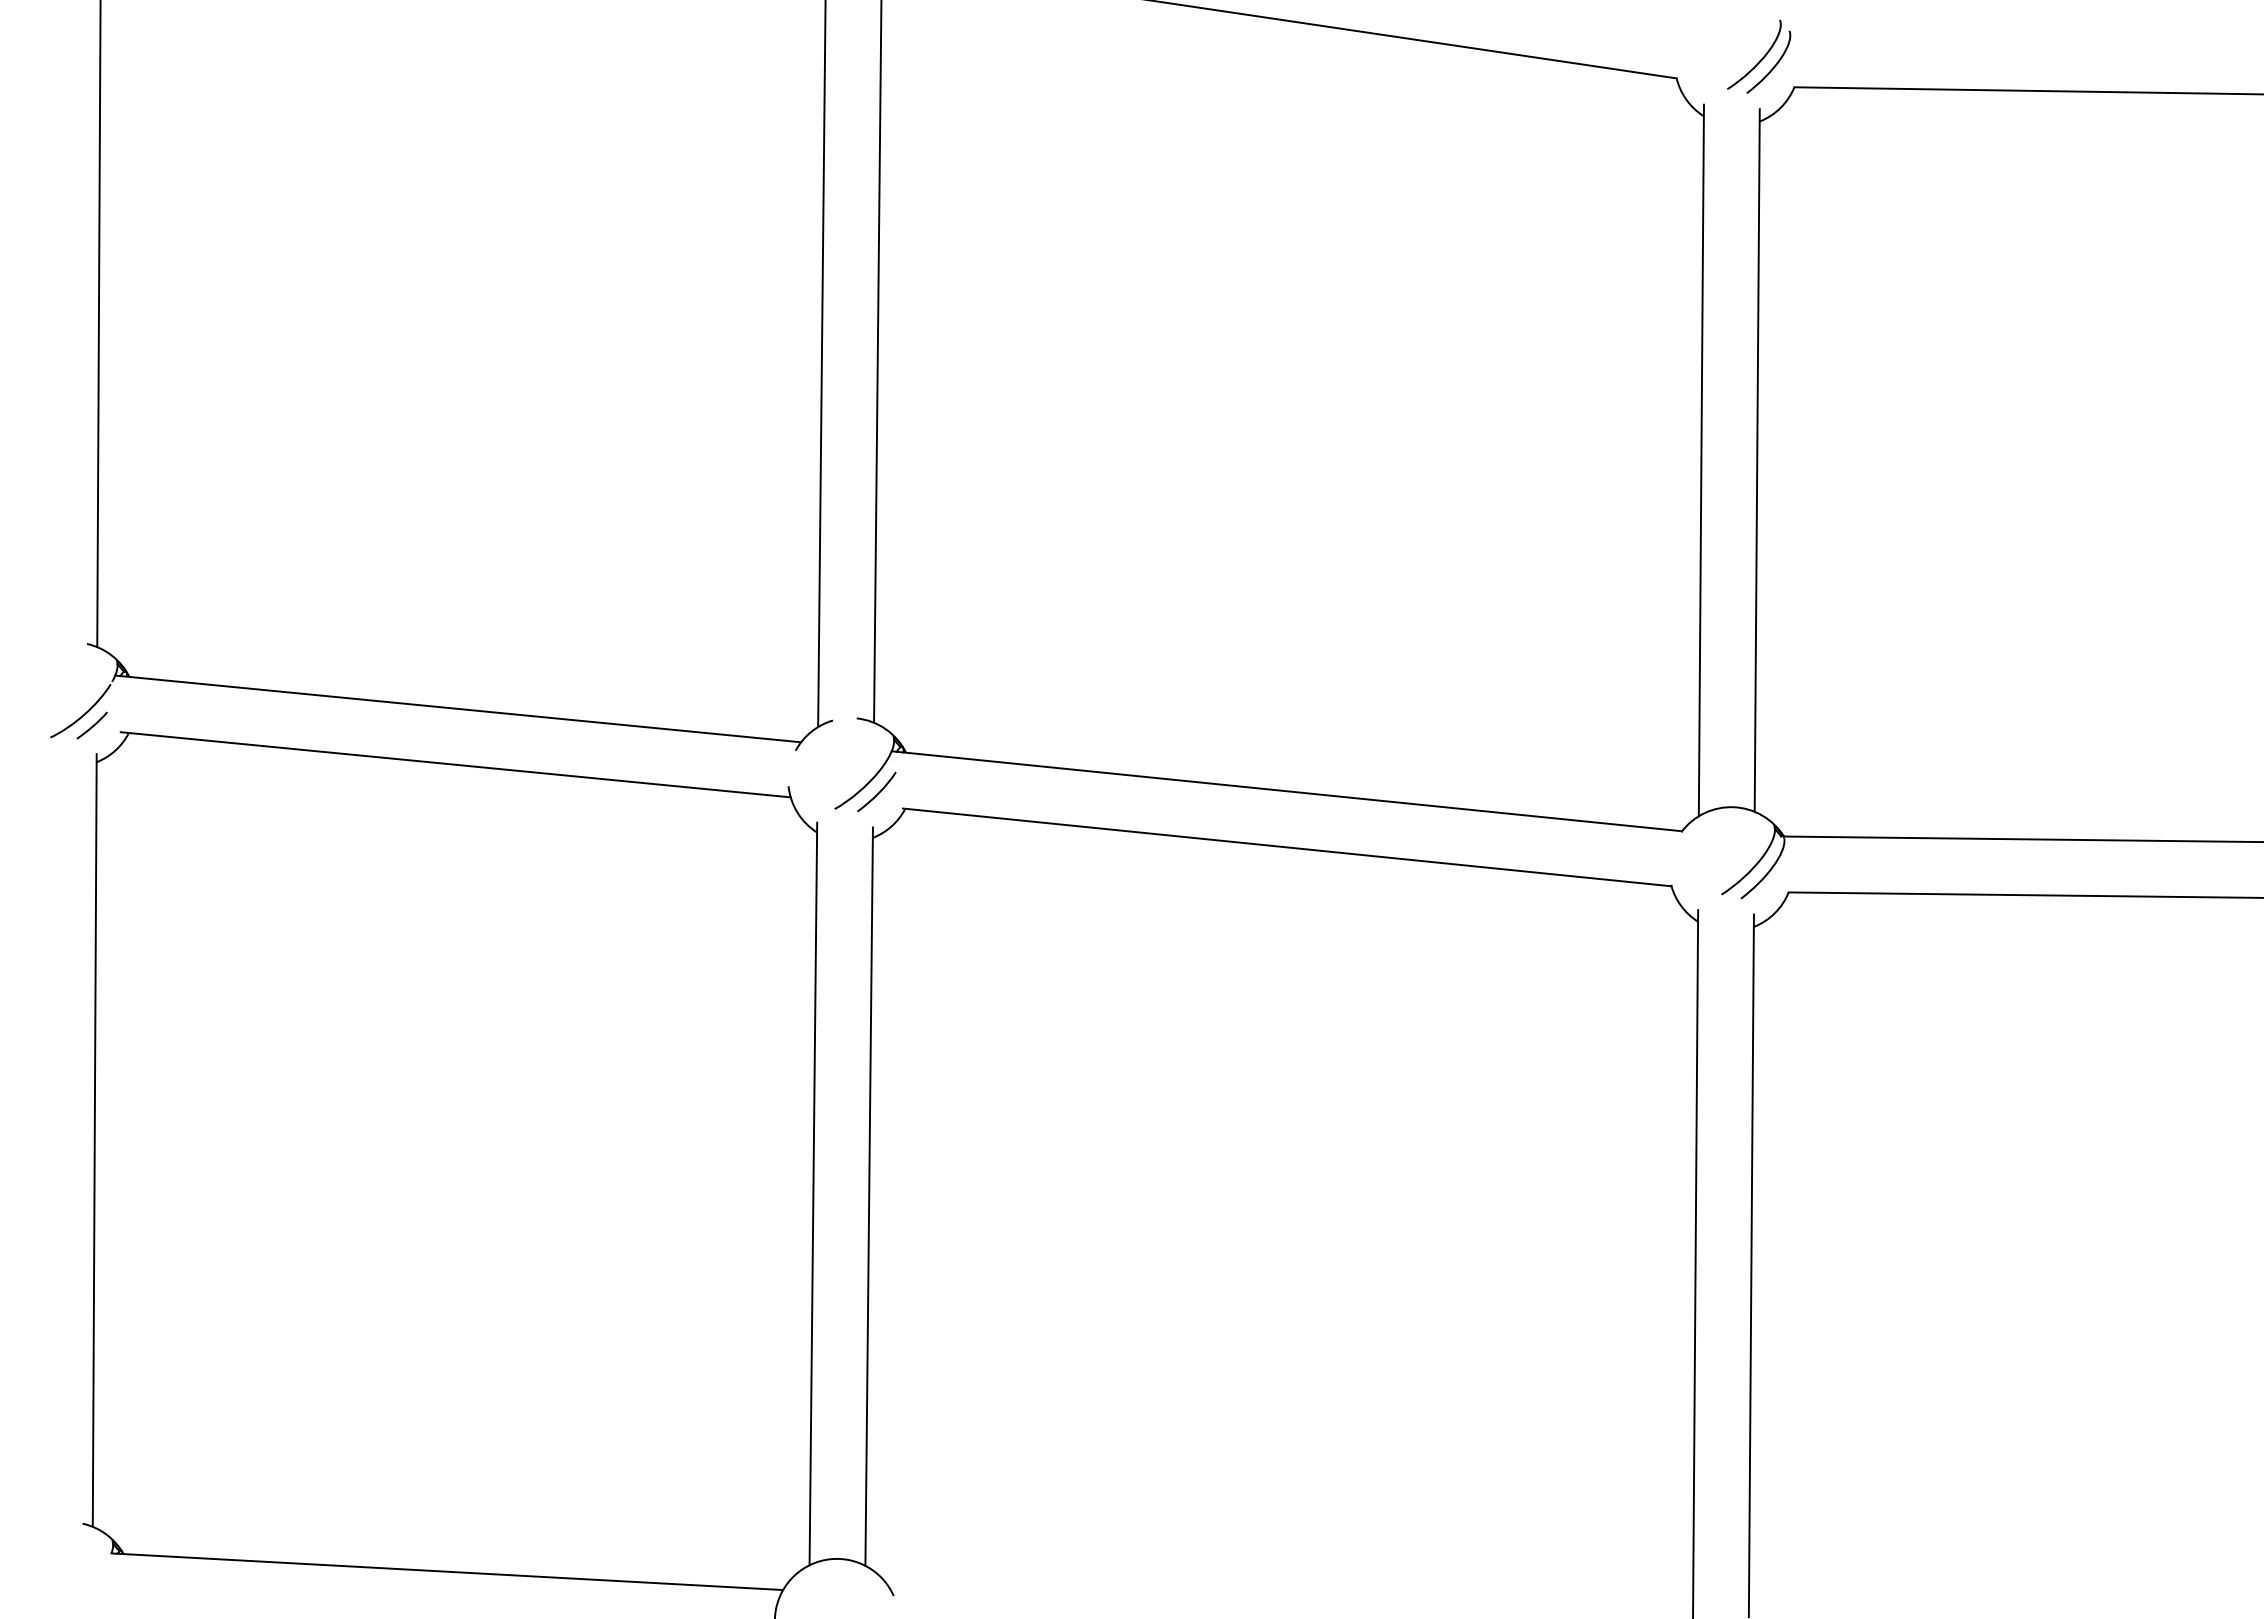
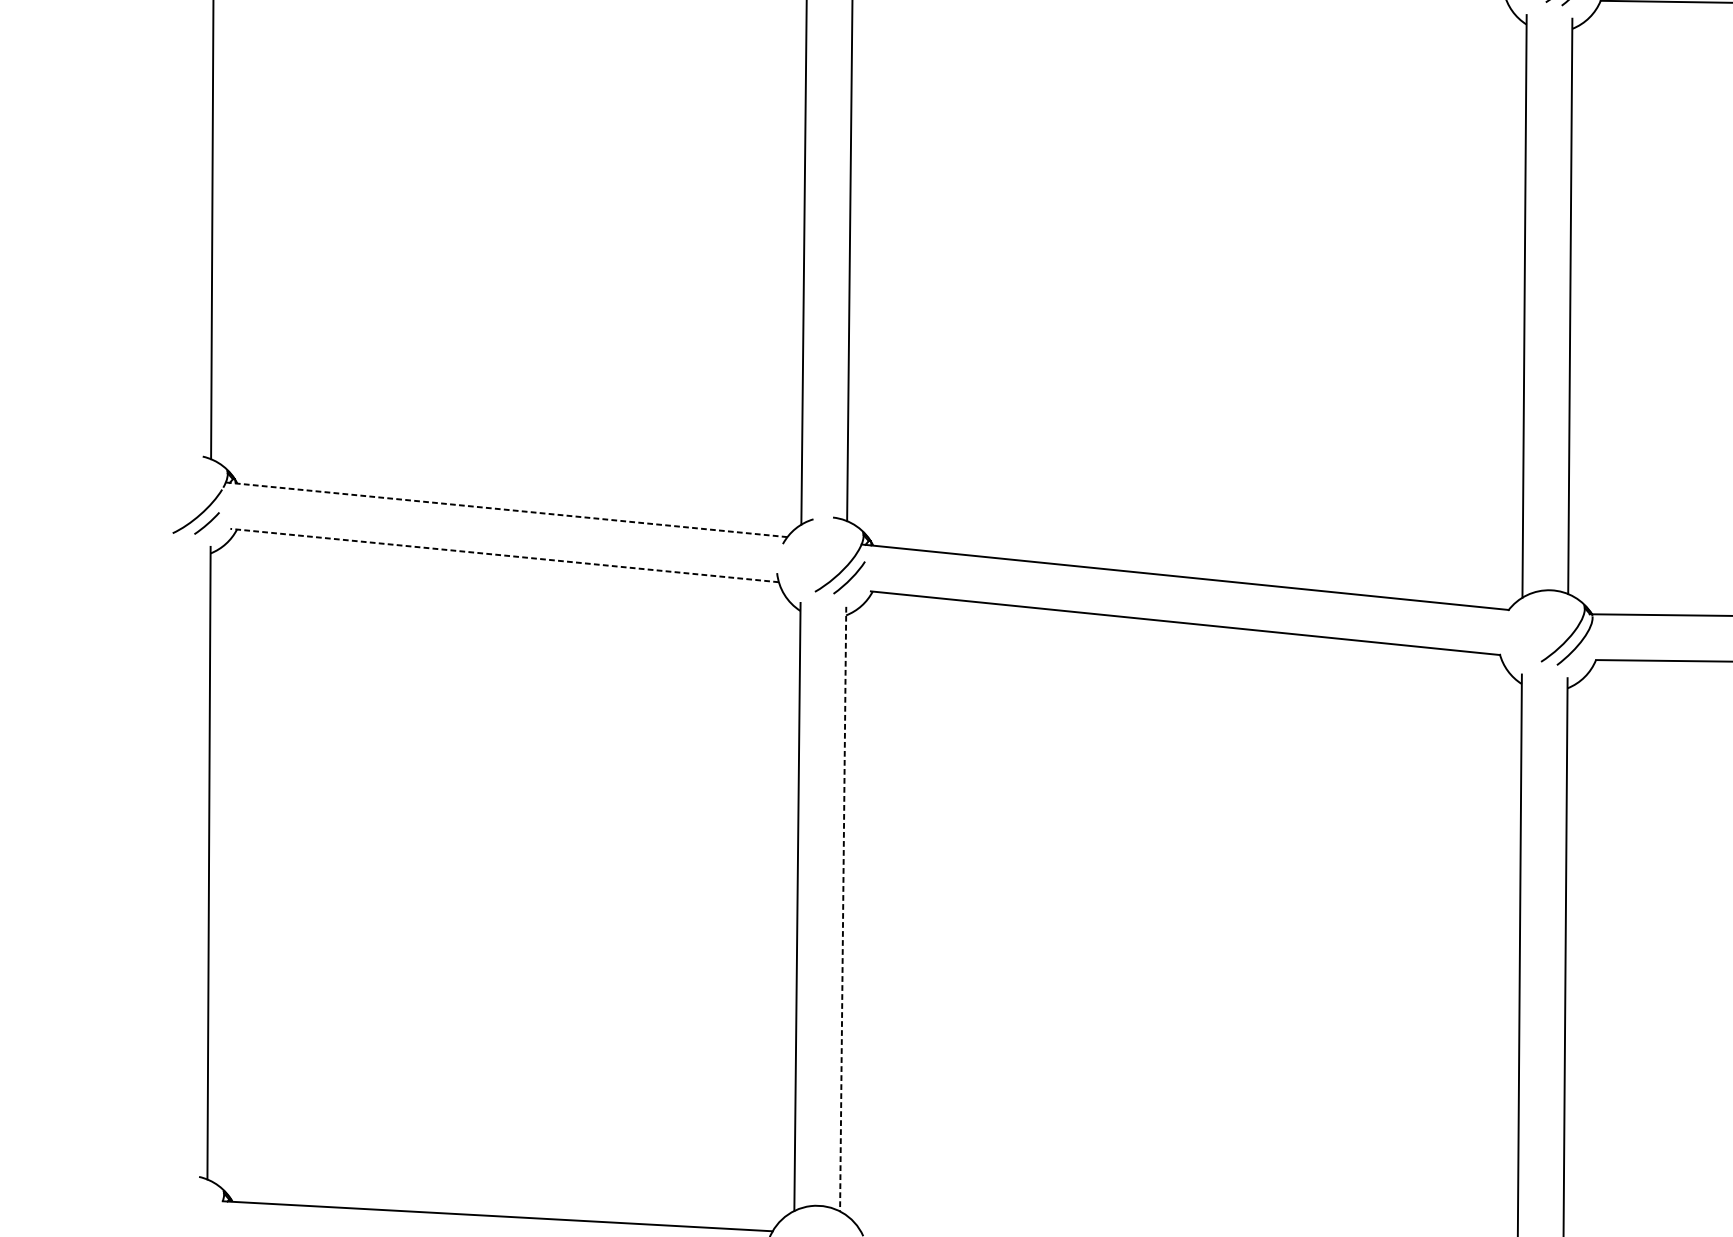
line: (458, 708) -> (506, 509), solid -> dashed
line: (455, 764) -> (504, 555), solid -> dashed
line: (869, 1197) -> (843, 909), solid -> dashed

